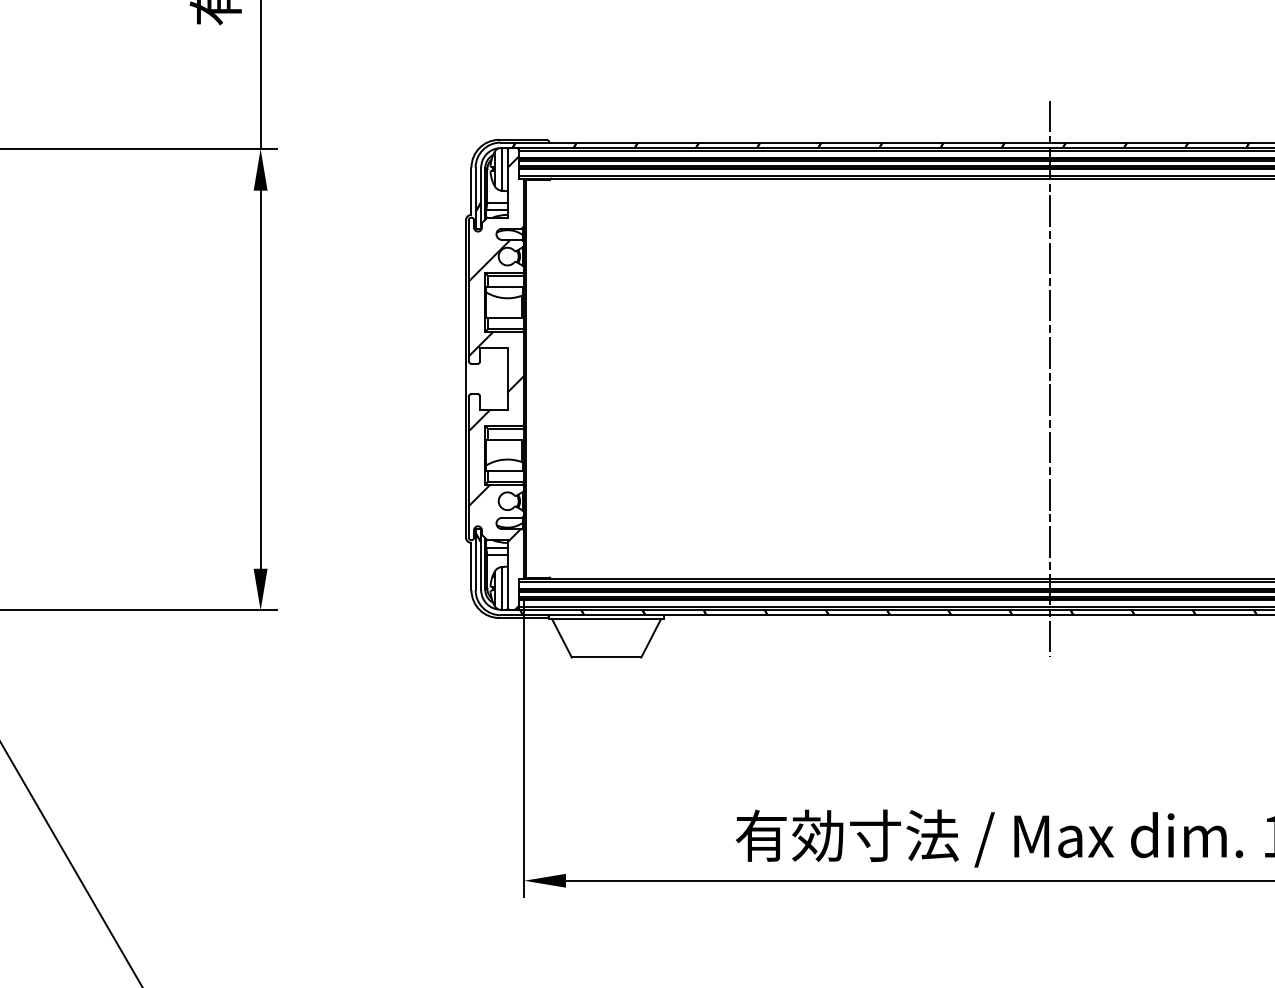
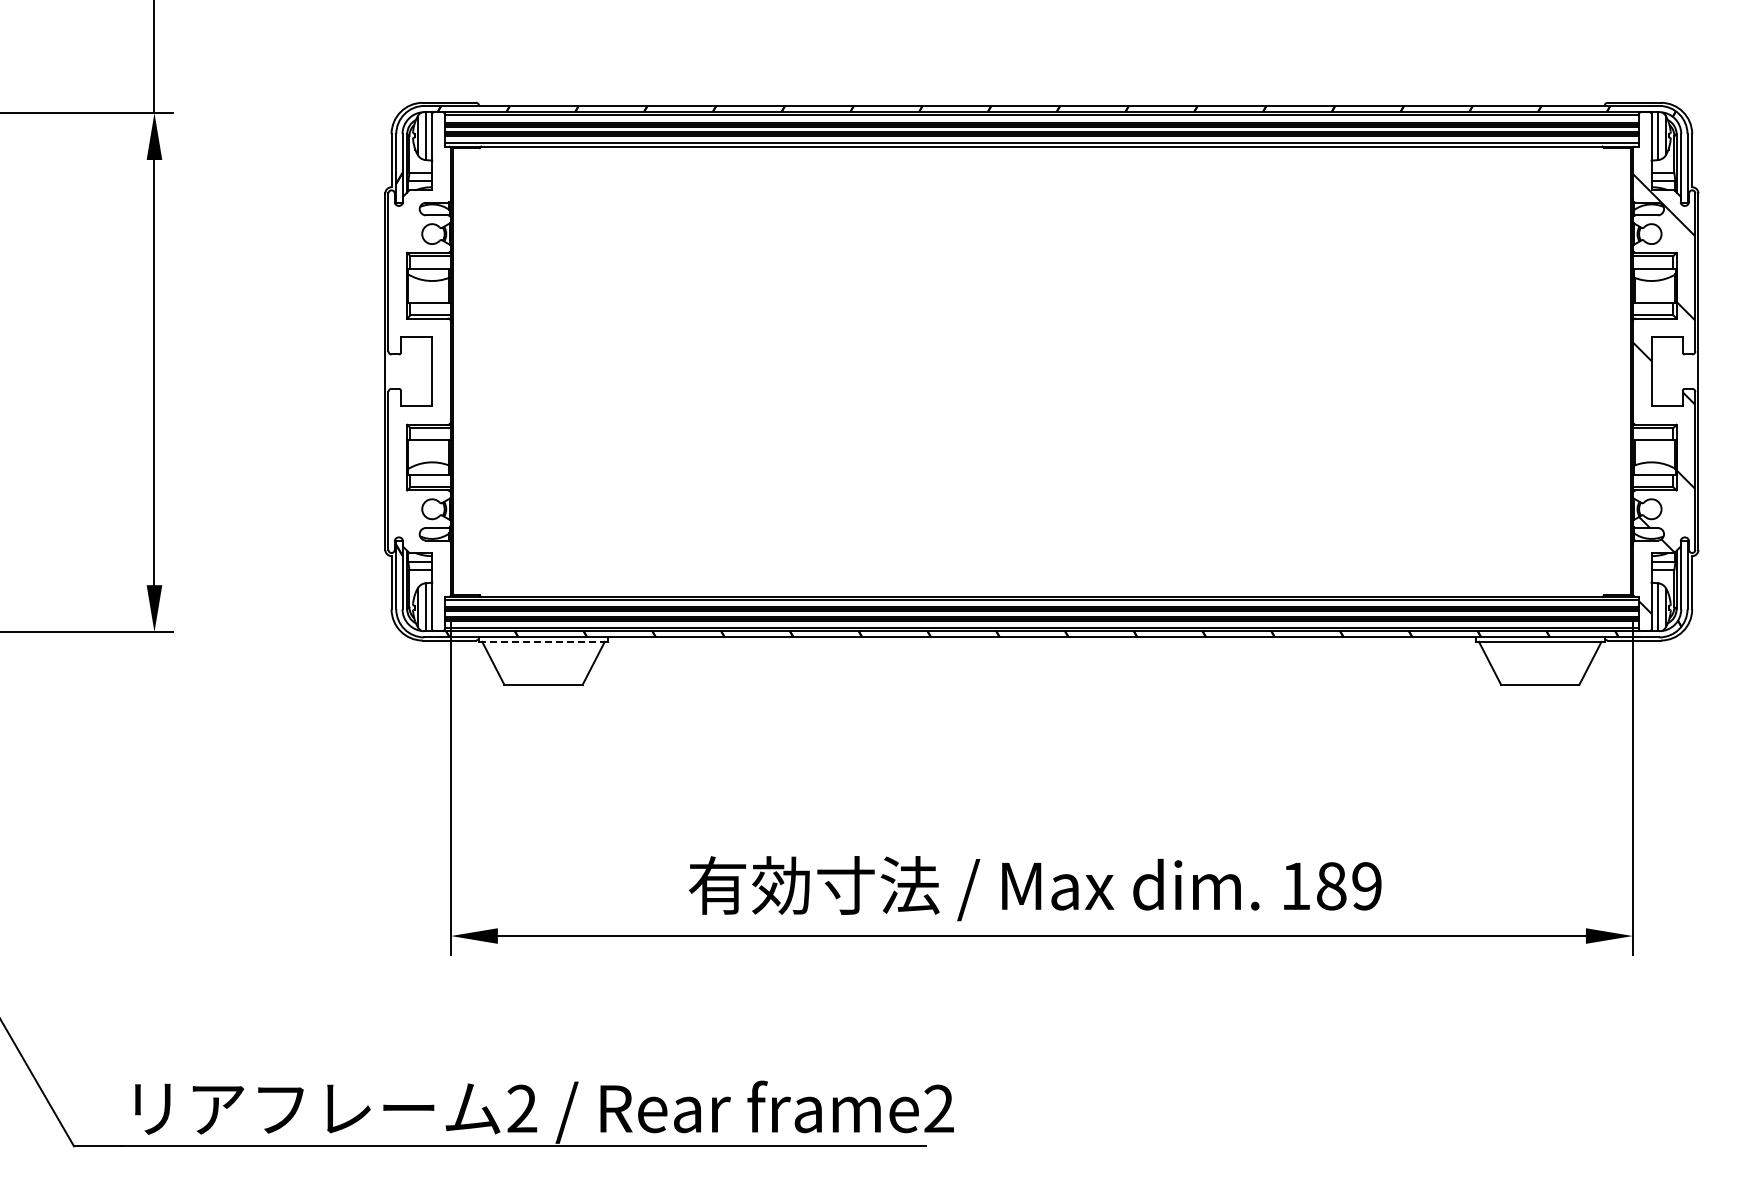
line: (1049, 378) -> (1041, 371), removed
hatch: (496, 383) -> (419, 376), removed
line: (607, 618) -> (544, 641), solid -> dashed

